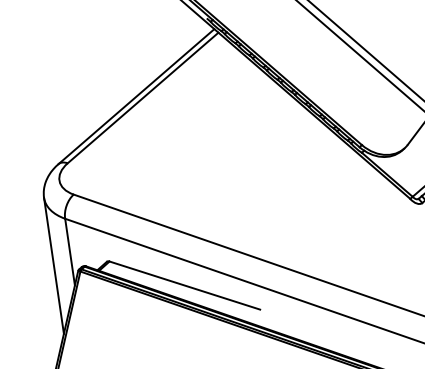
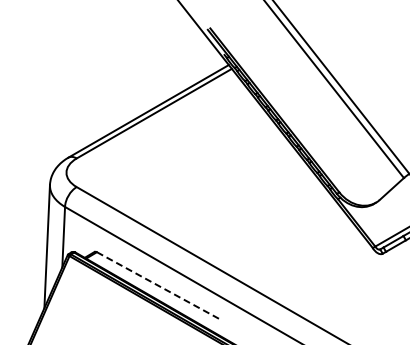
line: (185, 285) -> (159, 286), solid -> dashed

